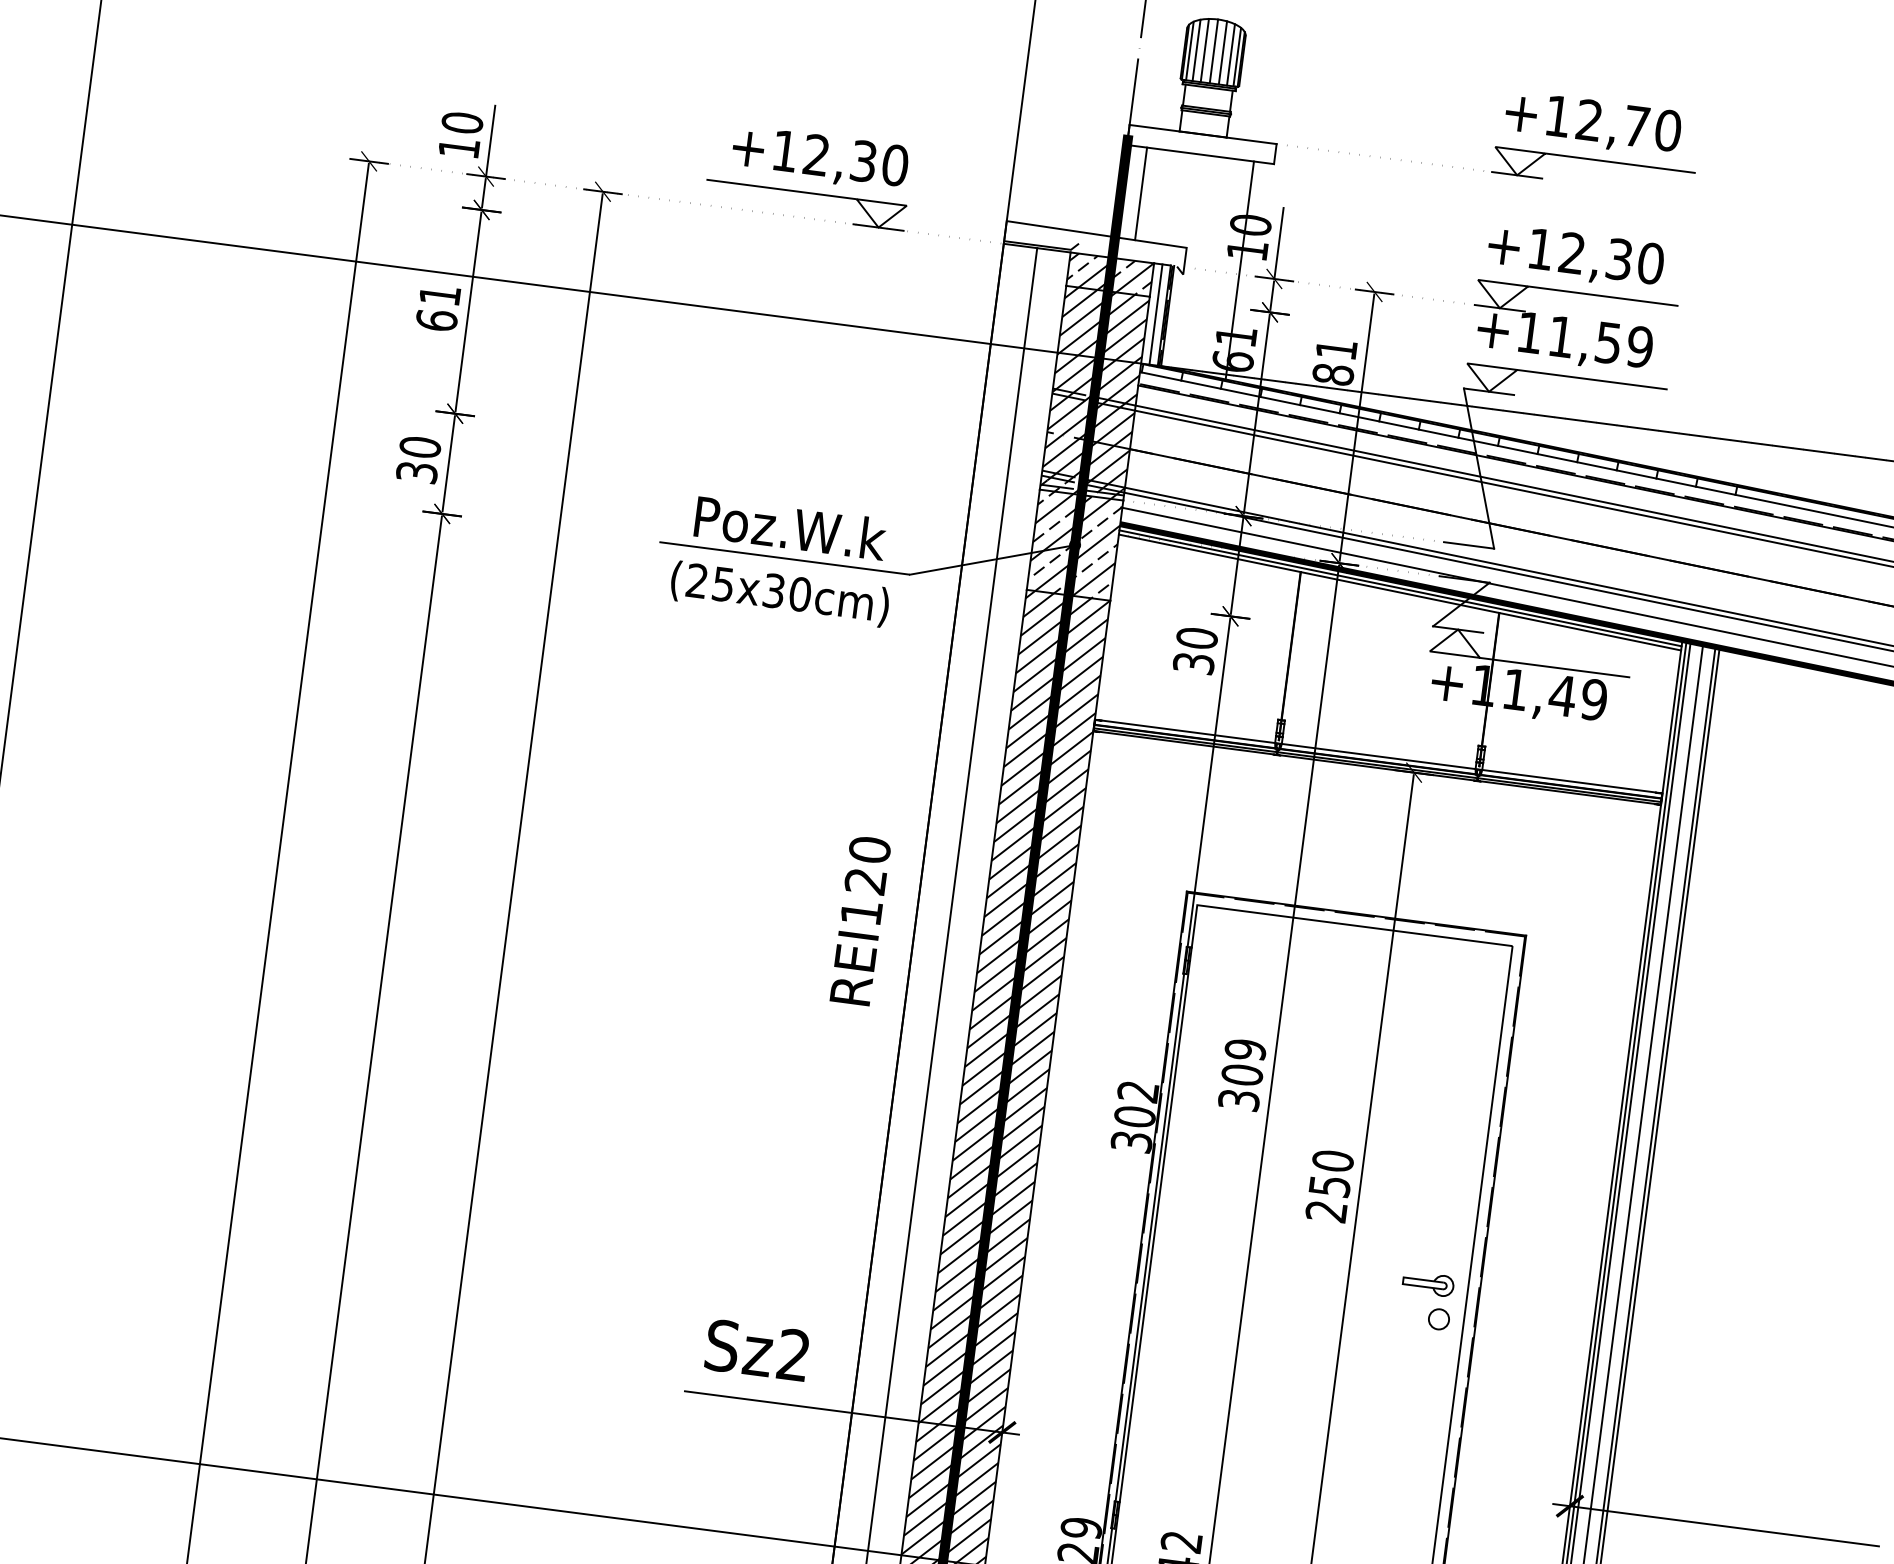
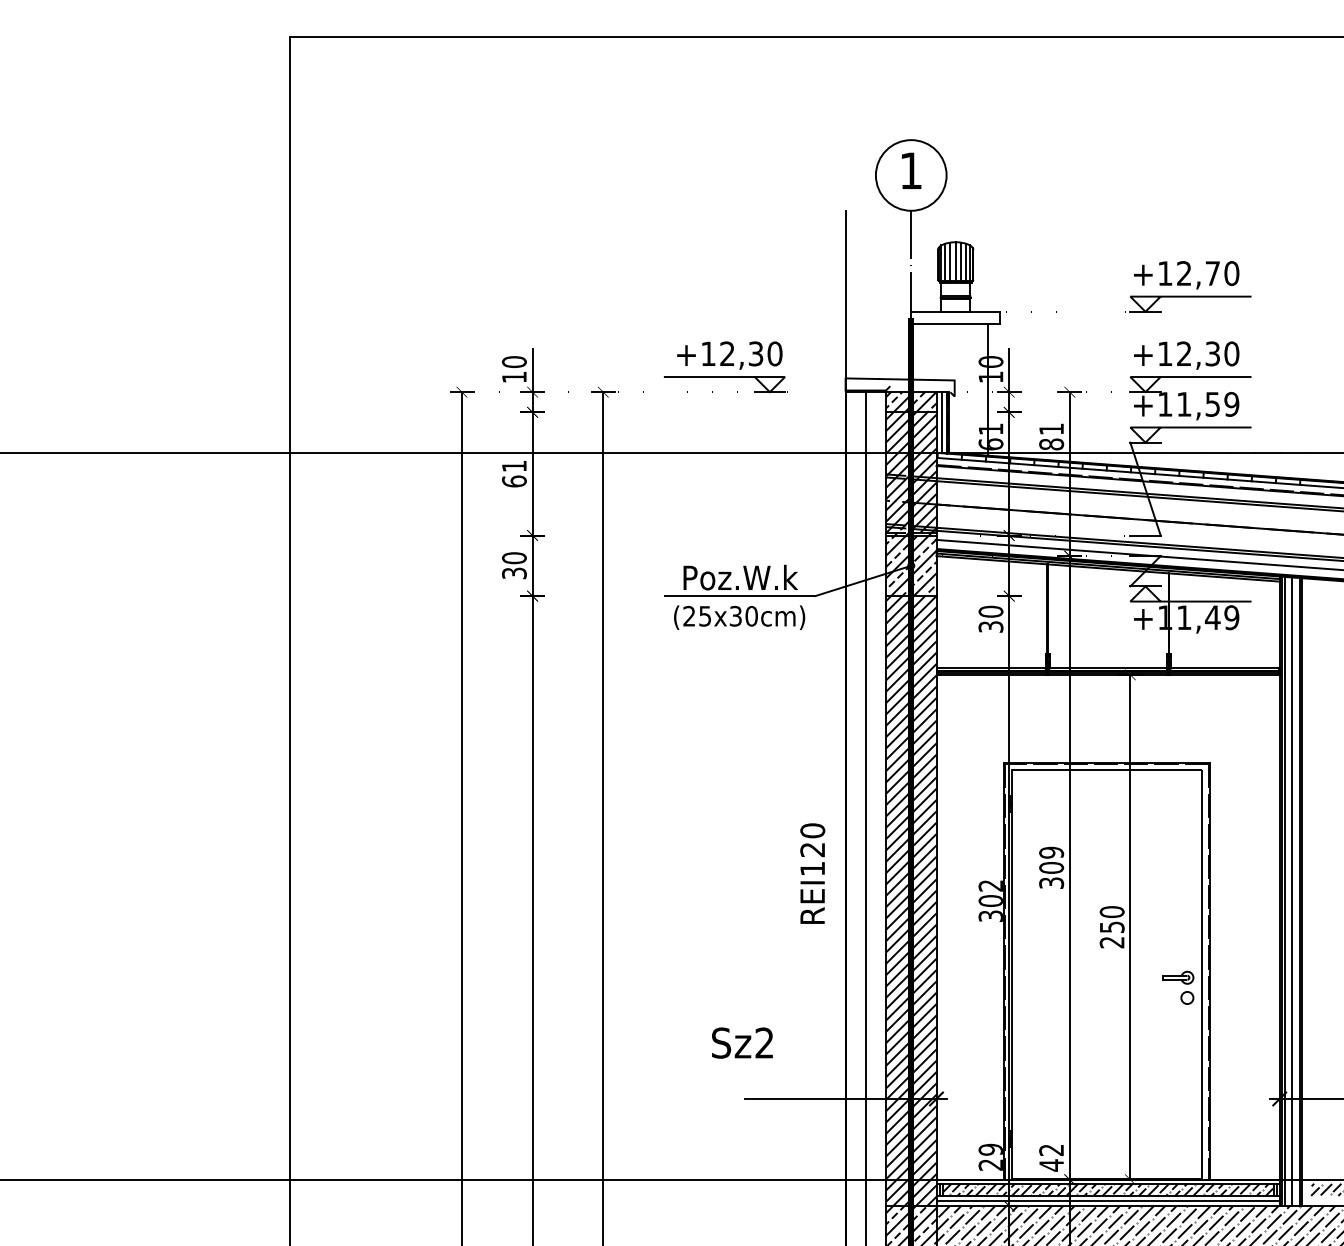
line: (1141, 193) -> (923, 351), removed
text: (860, 920) -> (812, 873), moved
text: (757, 1349) -> (742, 1042), moved

